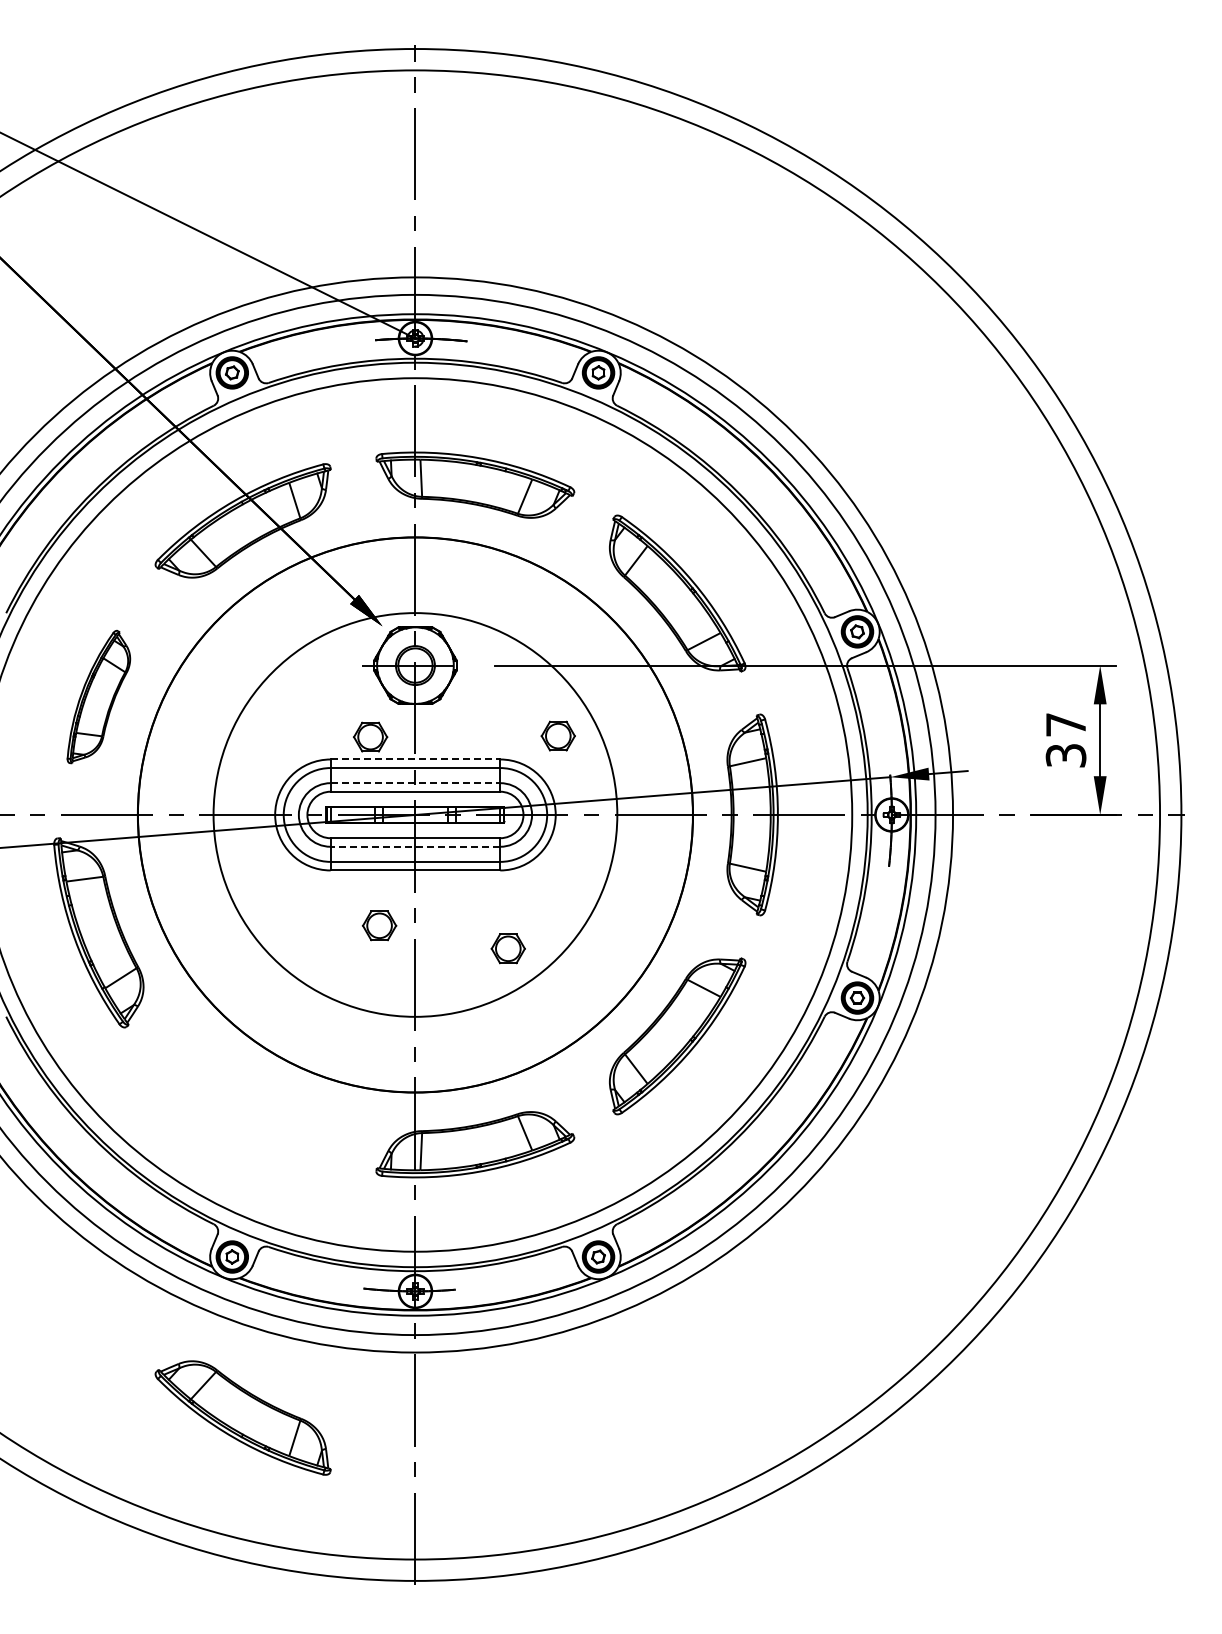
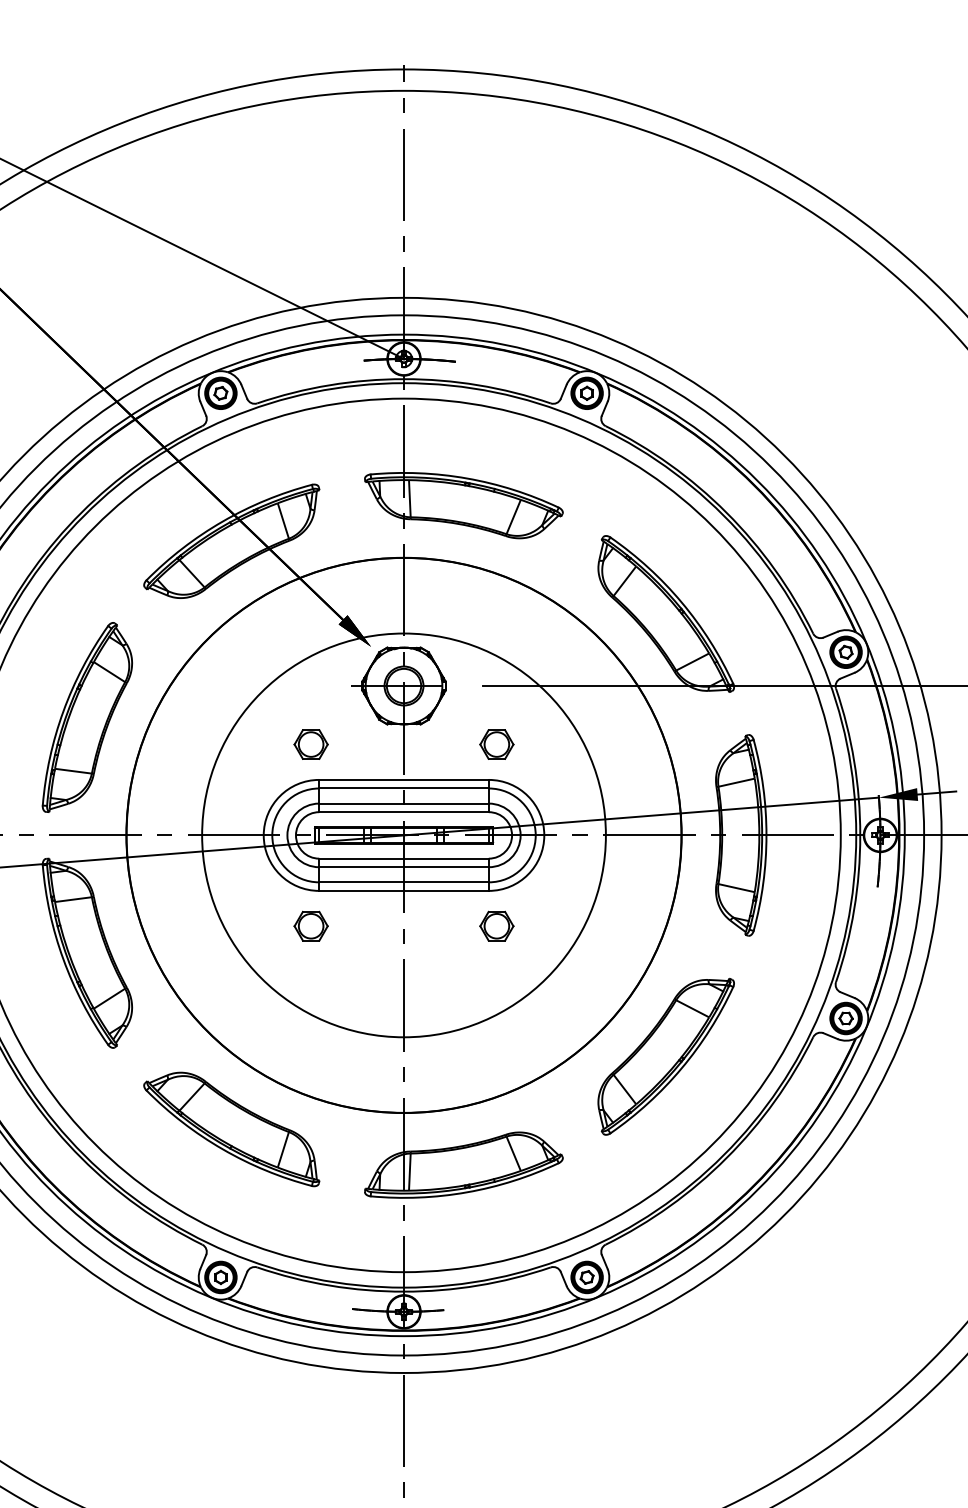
part: (98, 696) -> (87, 716), size x1.43
part: (557, 735) -> (496, 743), moved
part: (370, 736) -> (311, 743), moved
line: (415, 759) -> (404, 779), dashed -> solid
line: (415, 783) -> (404, 803), dashed -> solid
line: (415, 846) -> (404, 866), dashed -> solid
part: (379, 925) -> (311, 925), moved
part: (507, 948) -> (496, 925), moved
part: (242, 1417) -> (231, 1128), moved

